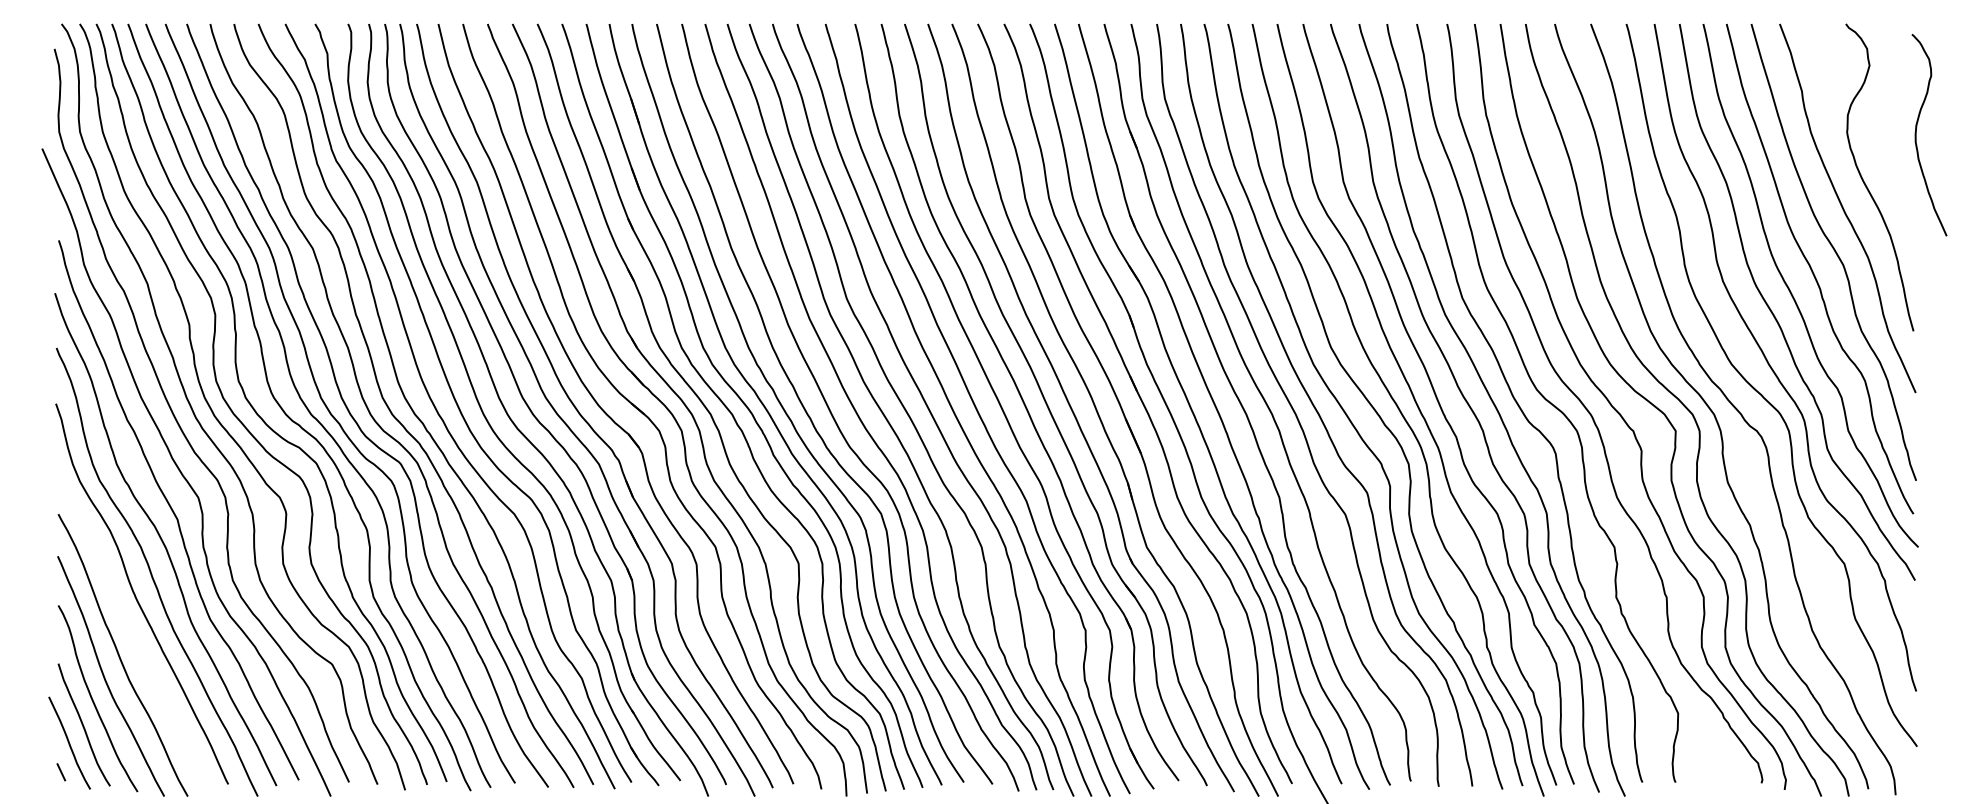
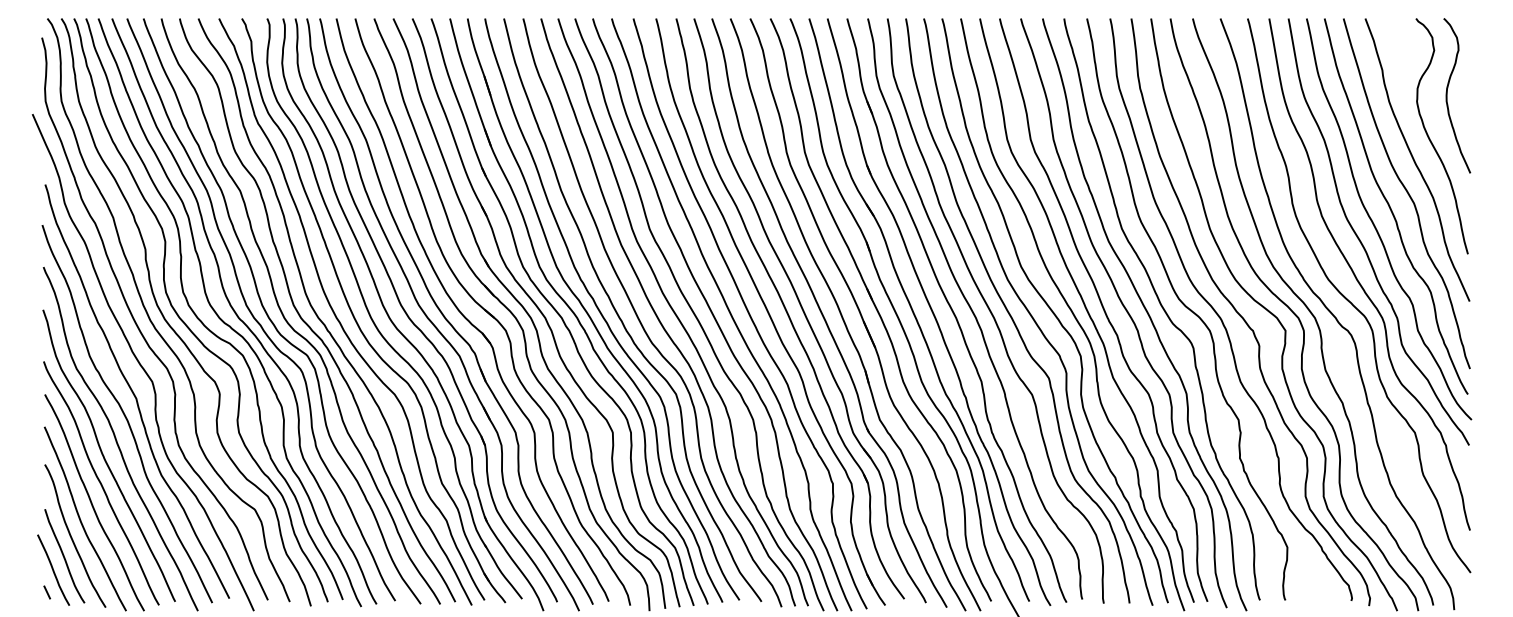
curve: (1916, 134) -> (1447, 95), moved
curve: (132, 630) -> (101, 483), added

